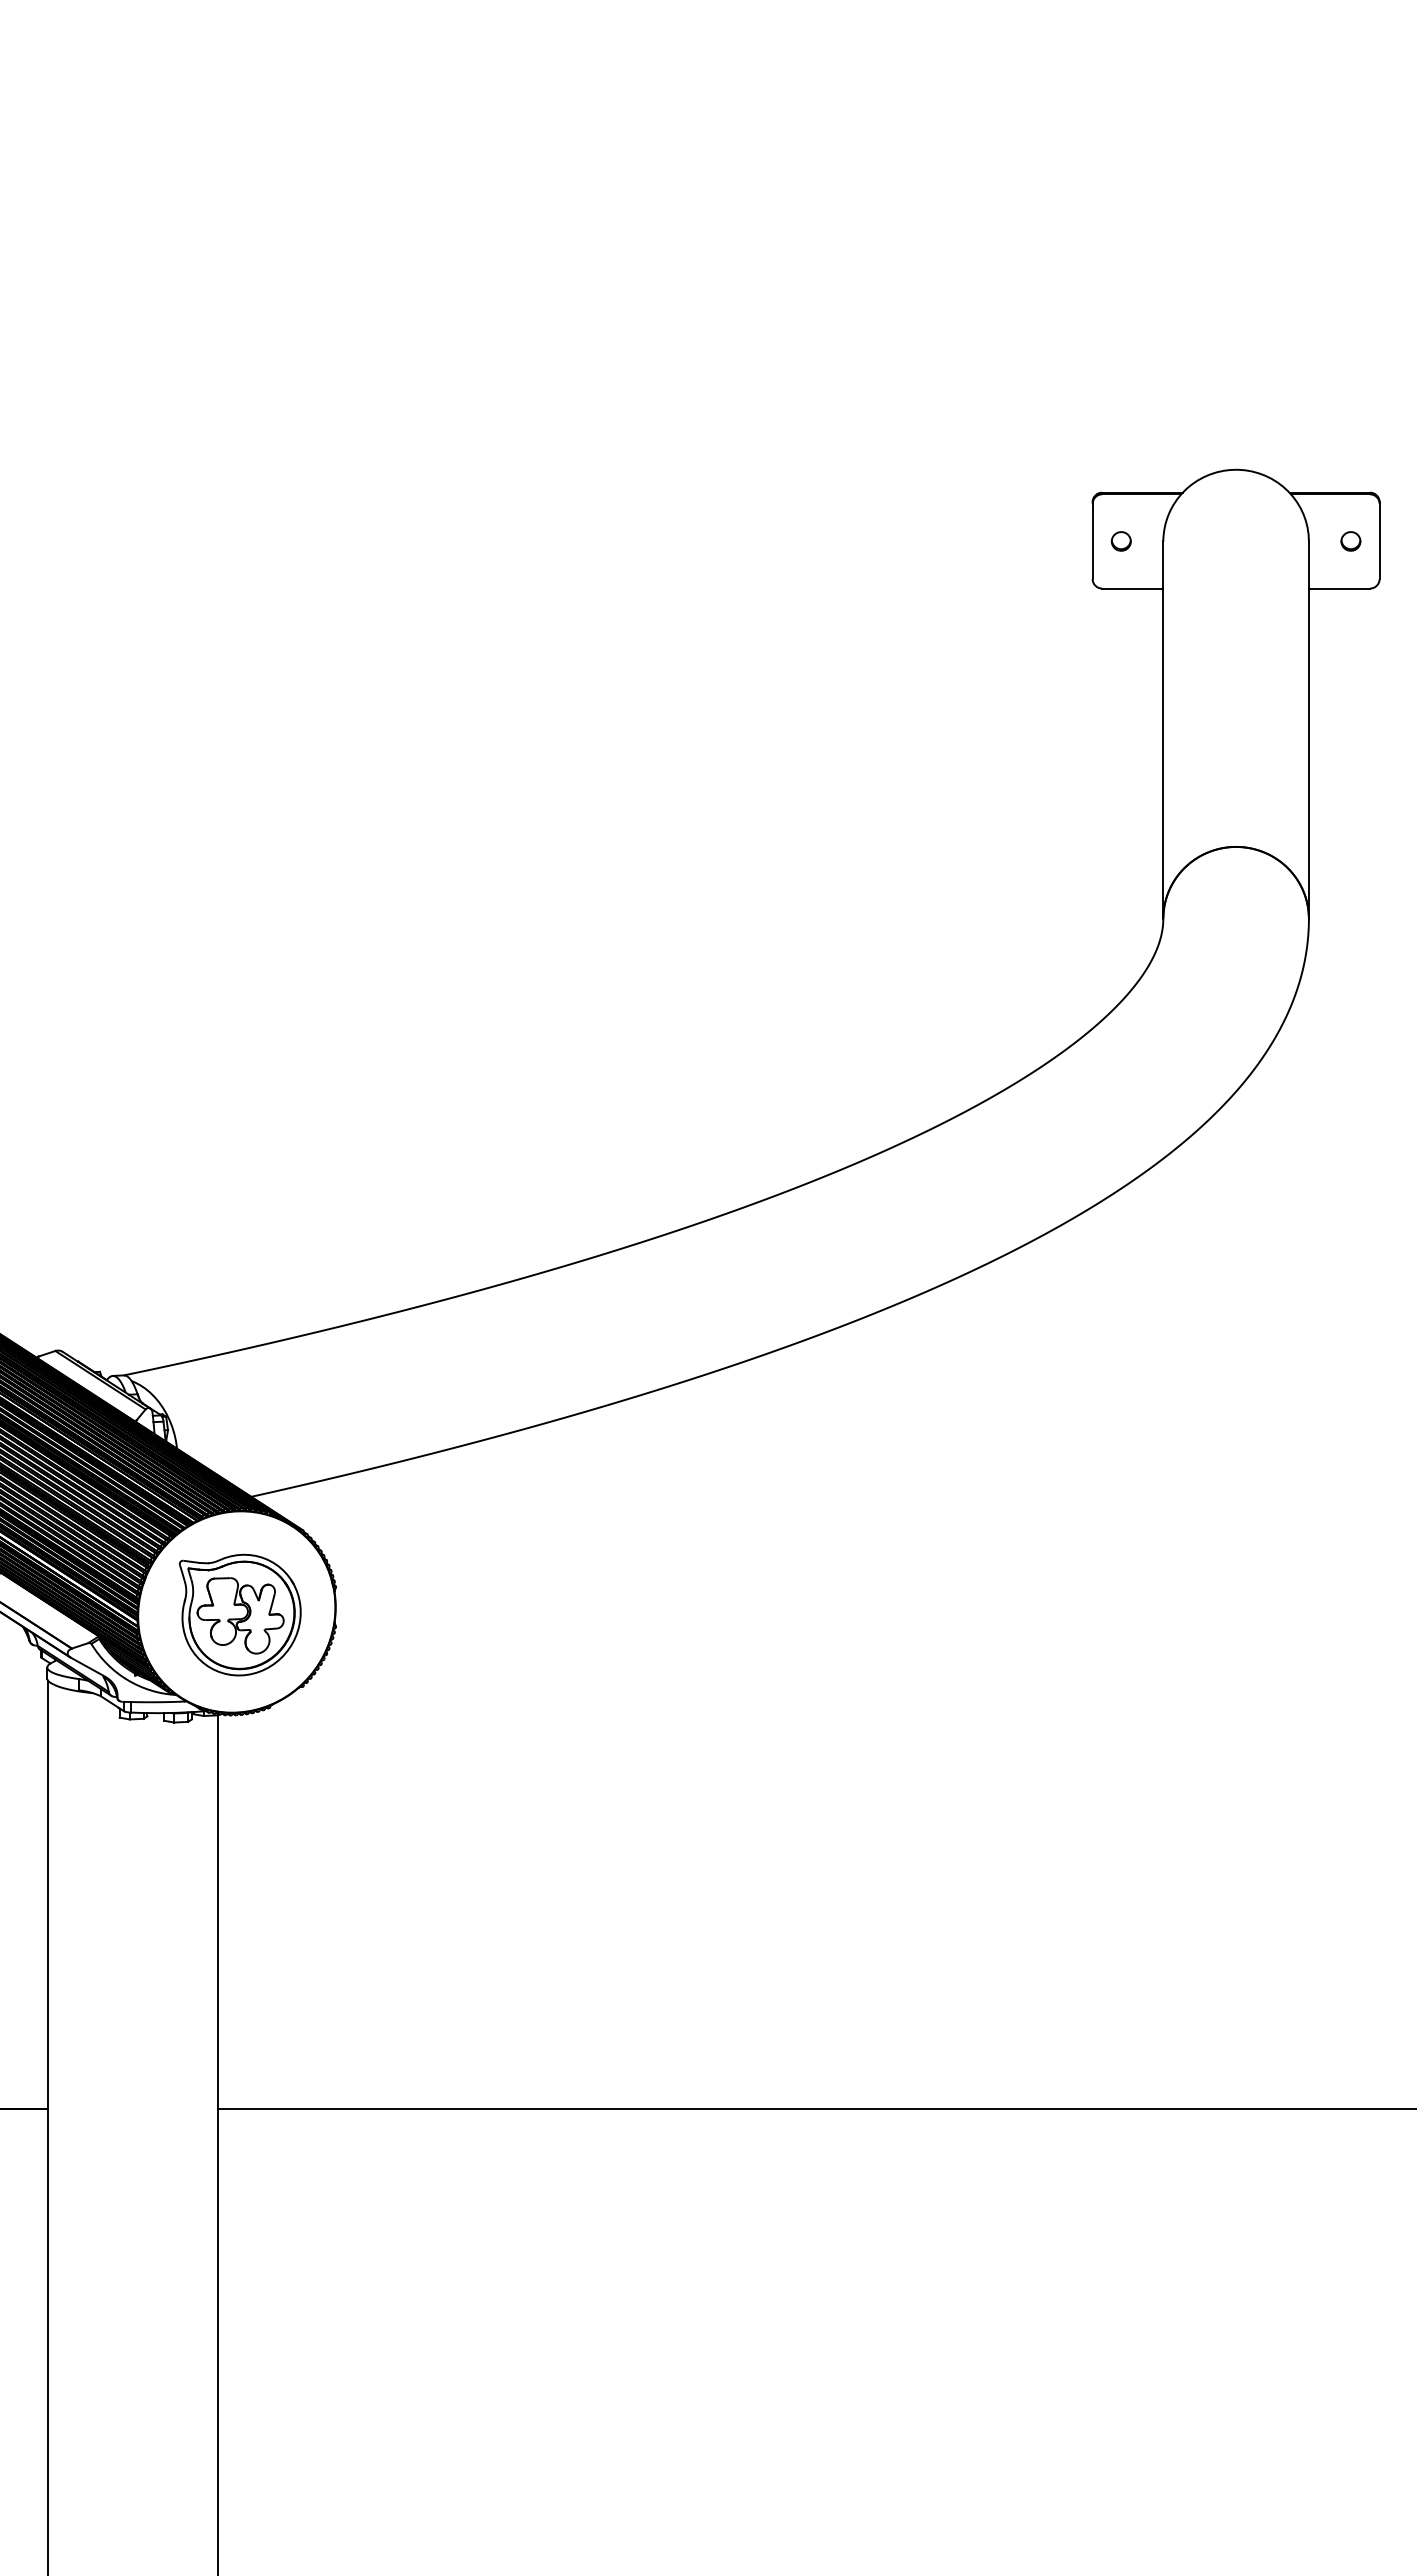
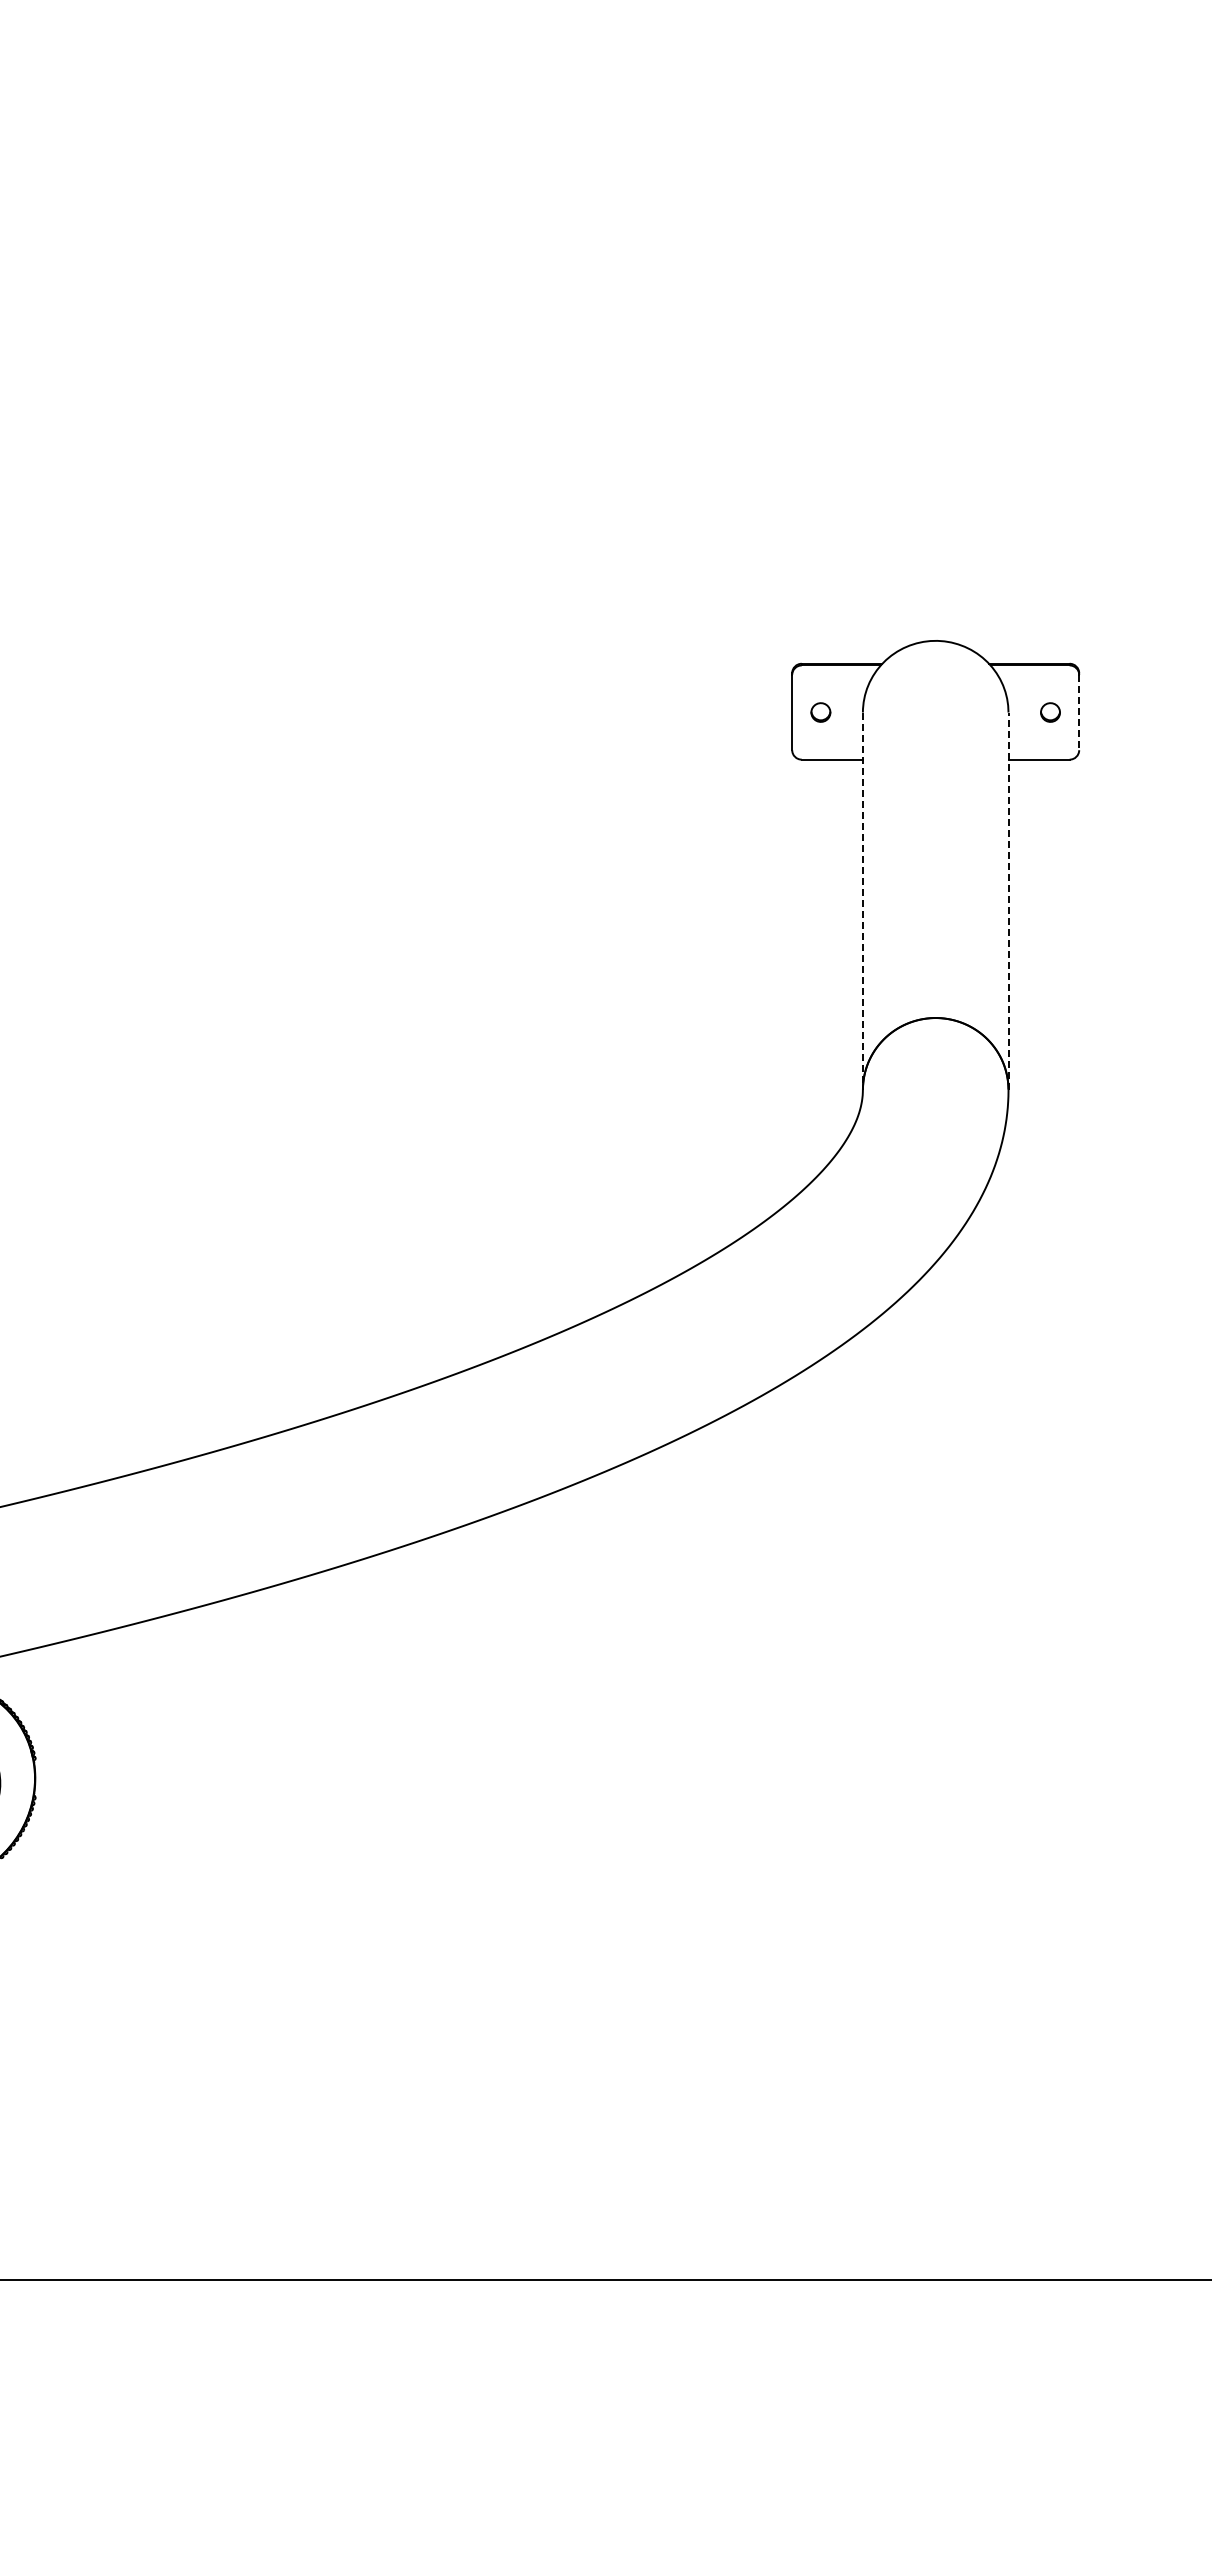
line: (1379, 541) -> (1079, 712), solid -> dashed
line: (1163, 730) -> (863, 901), solid -> dashed
line: (1308, 730) -> (1008, 901), solid -> dashed

